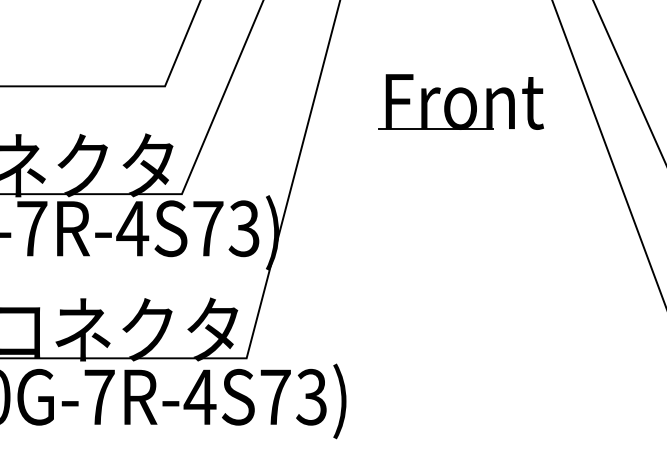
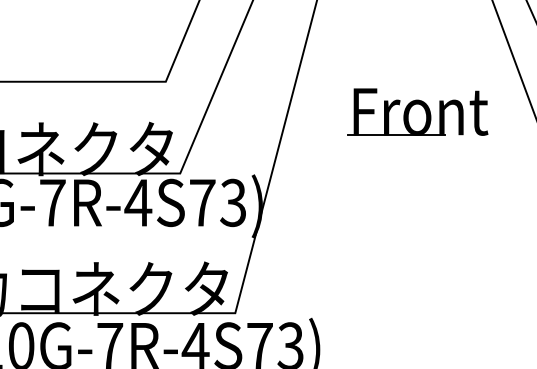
part: (460, 101) -> (417, 111), moved

